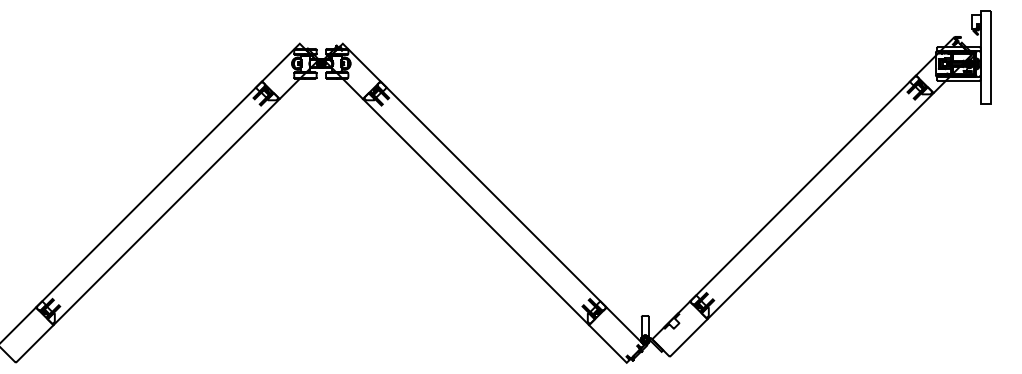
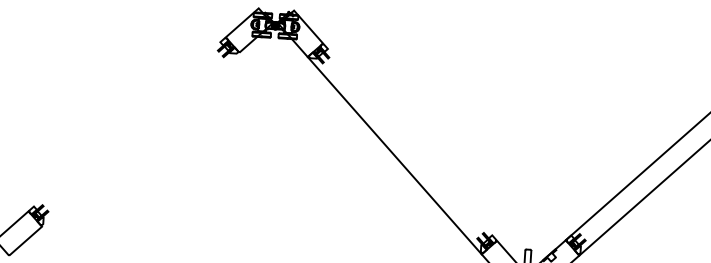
line: (148, 194) -> (126, 124), removed
line: (493, 194) -> (410, 142), removed
line: (166, 212) -> (140, 140), removed

